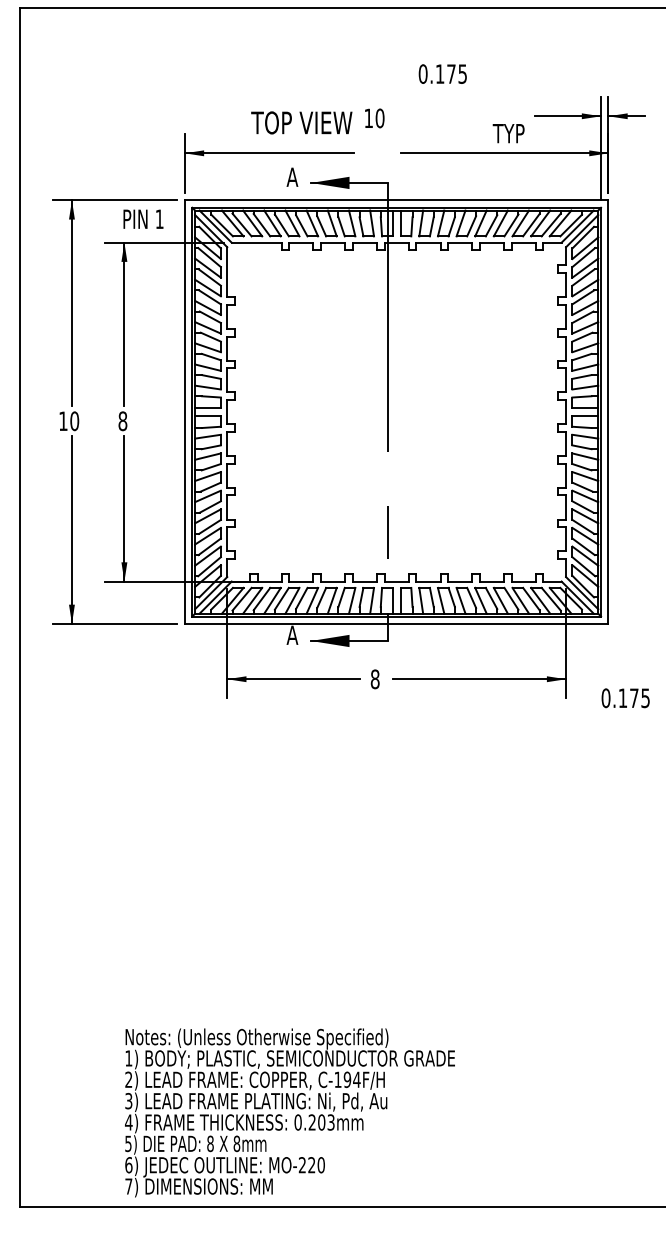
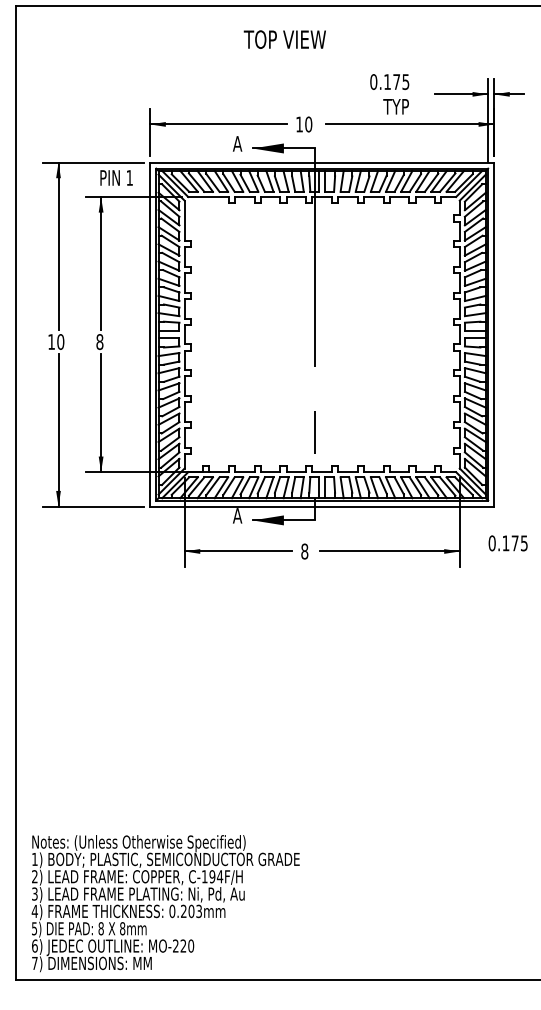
text: (442, 73) -> (389, 81), moved
text: (374, 118) -> (304, 124), moved
text: (301, 122) -> (284, 39), moved
text: (508, 133) -> (395, 106), moved
text: (625, 698) -> (508, 543), moved
text: (289, 1112) -> (165, 903), moved

